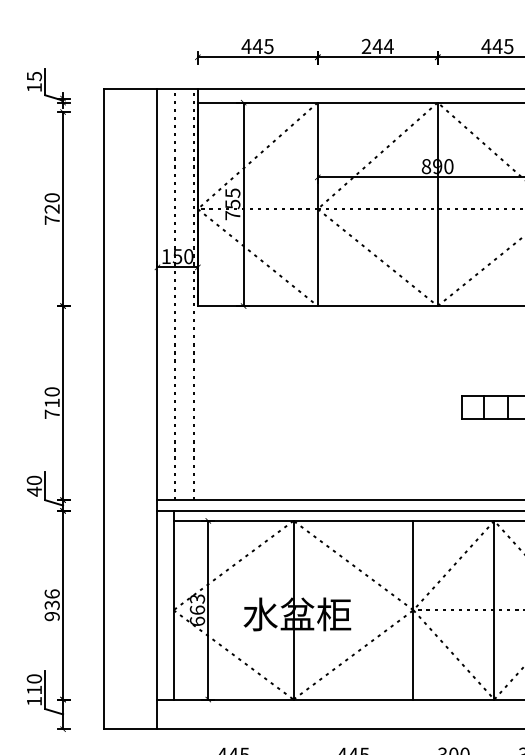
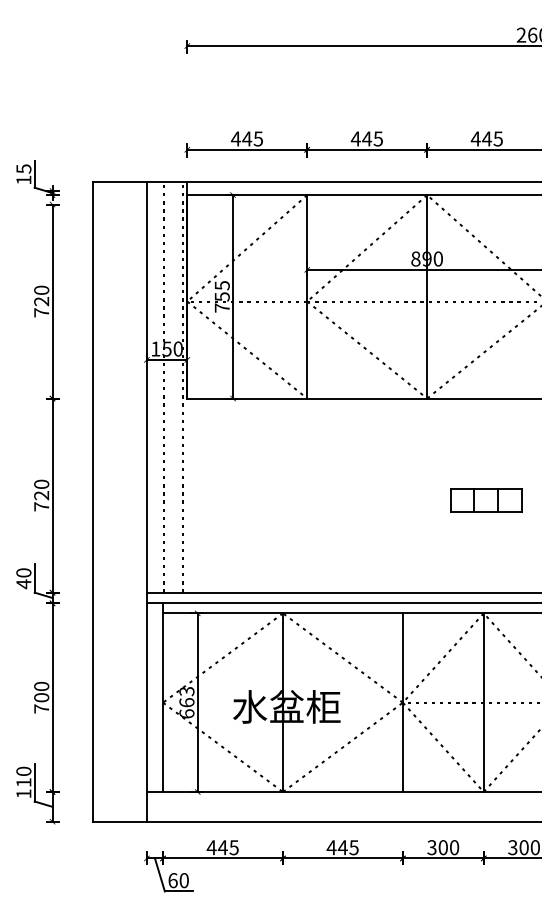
text: (377, 46) -> (366, 138), 244 -> 445
text: (52, 403) -> (41, 495), 710 -> 720
text: (52, 605) -> (41, 697), 936 -> 700

